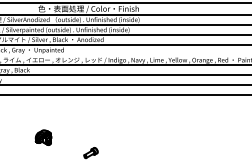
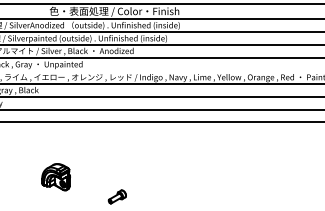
part: (43, 137) -> (56, 177), size x1.4

